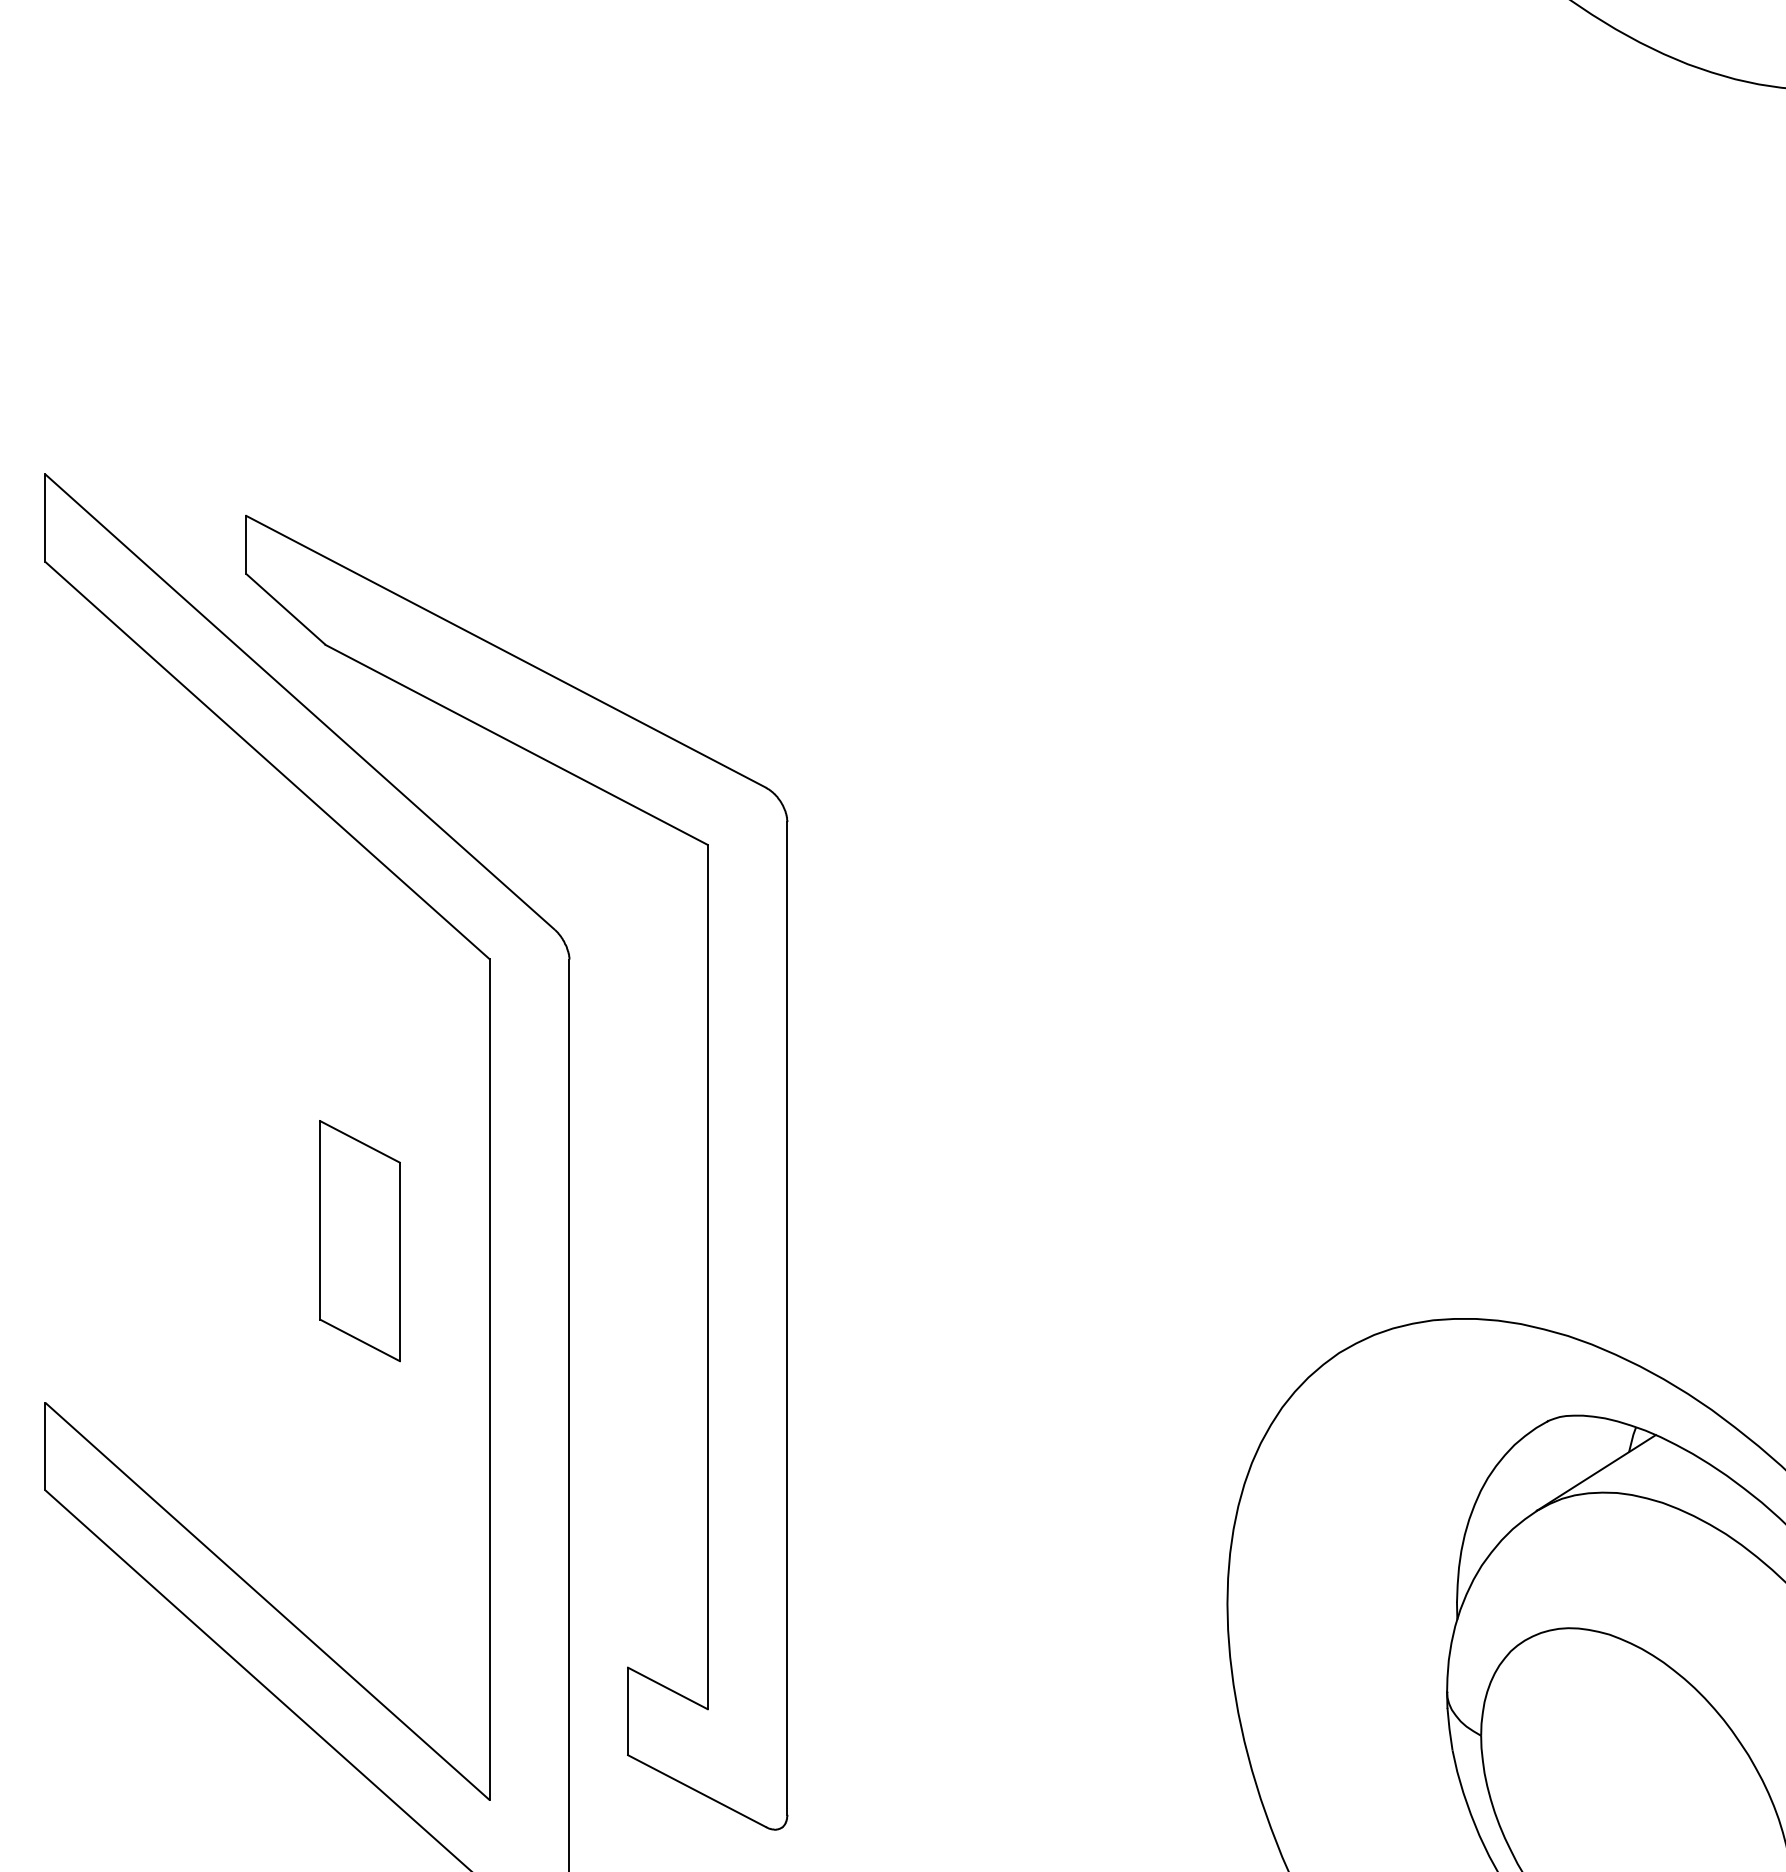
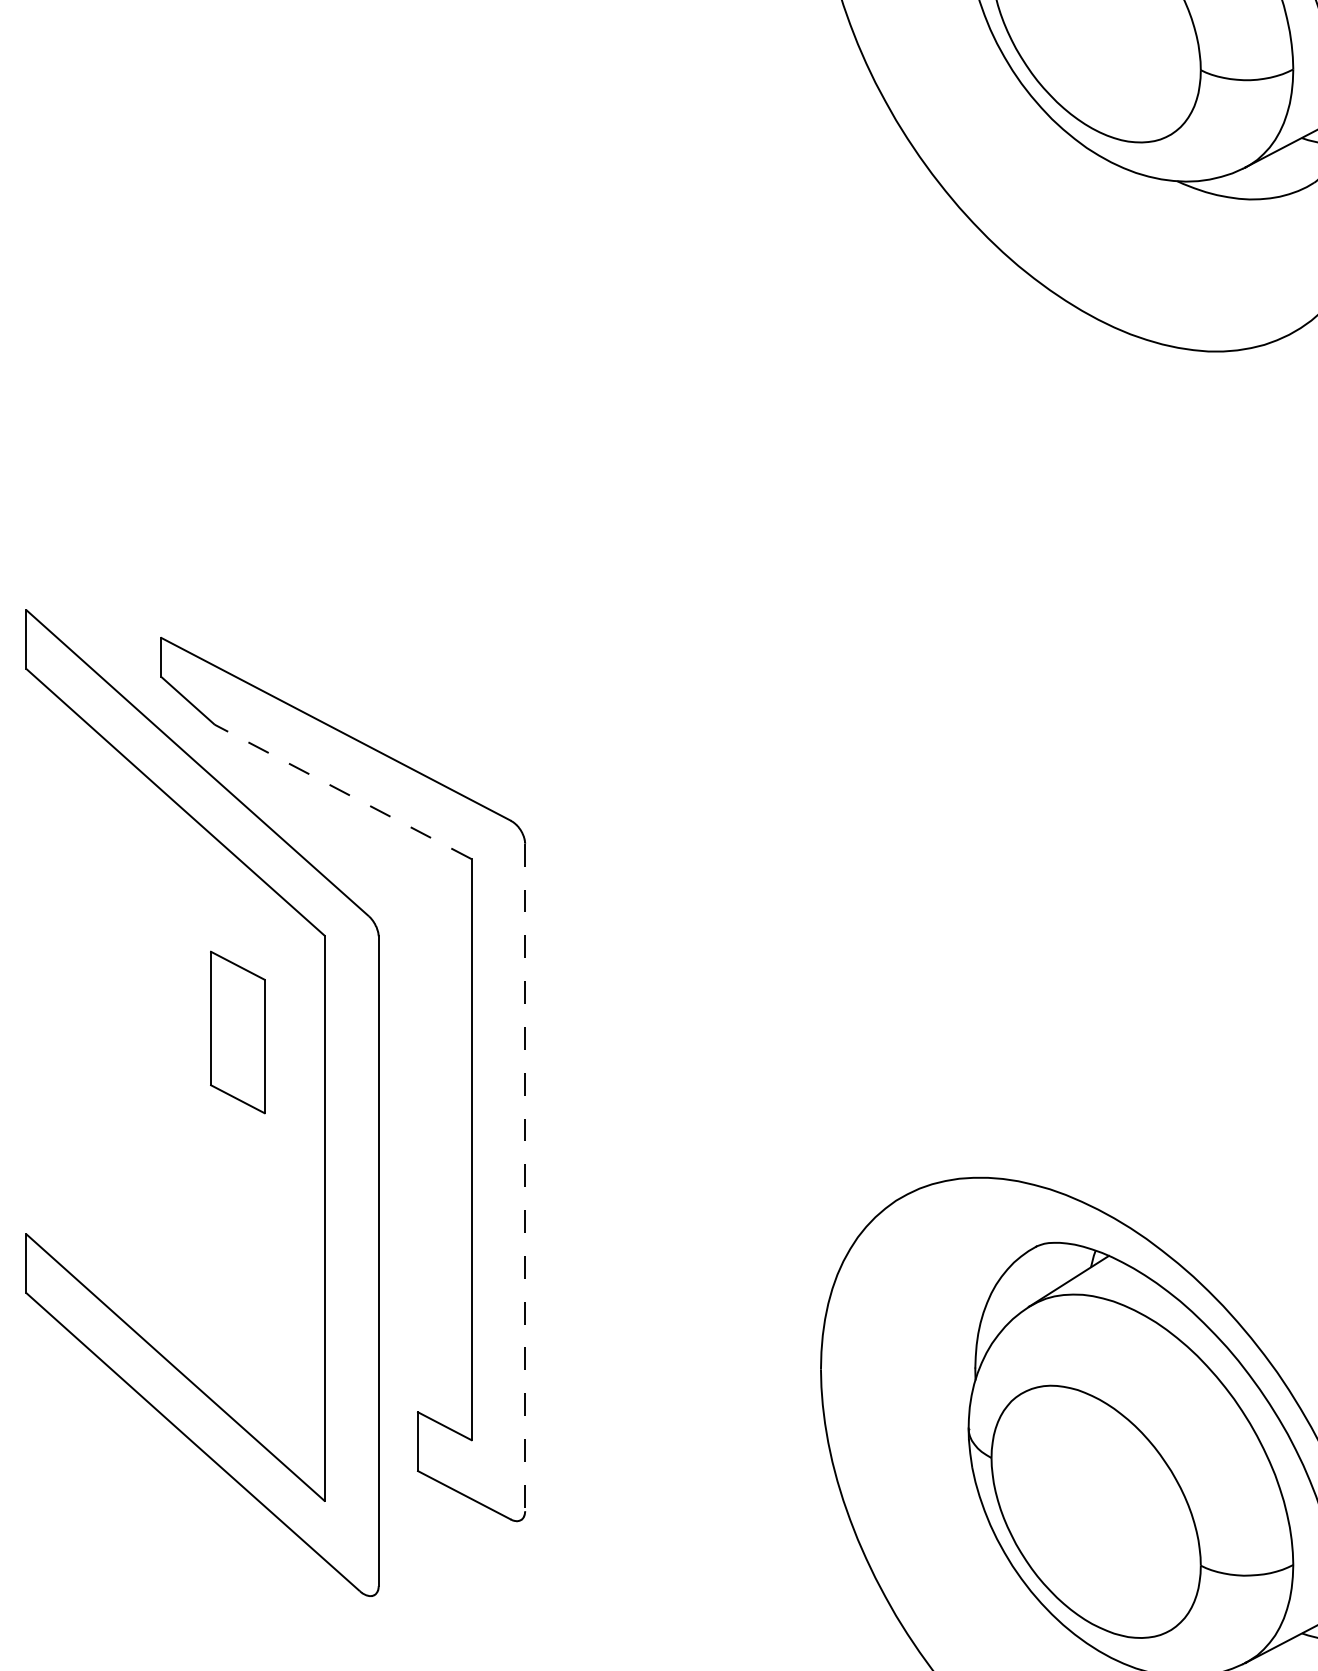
line: (517, 744) -> (343, 791), solid -> dashed
part: (359, 1241) -> (237, 1032), moved
line: (787, 1318) -> (525, 1177), solid -> dashed

